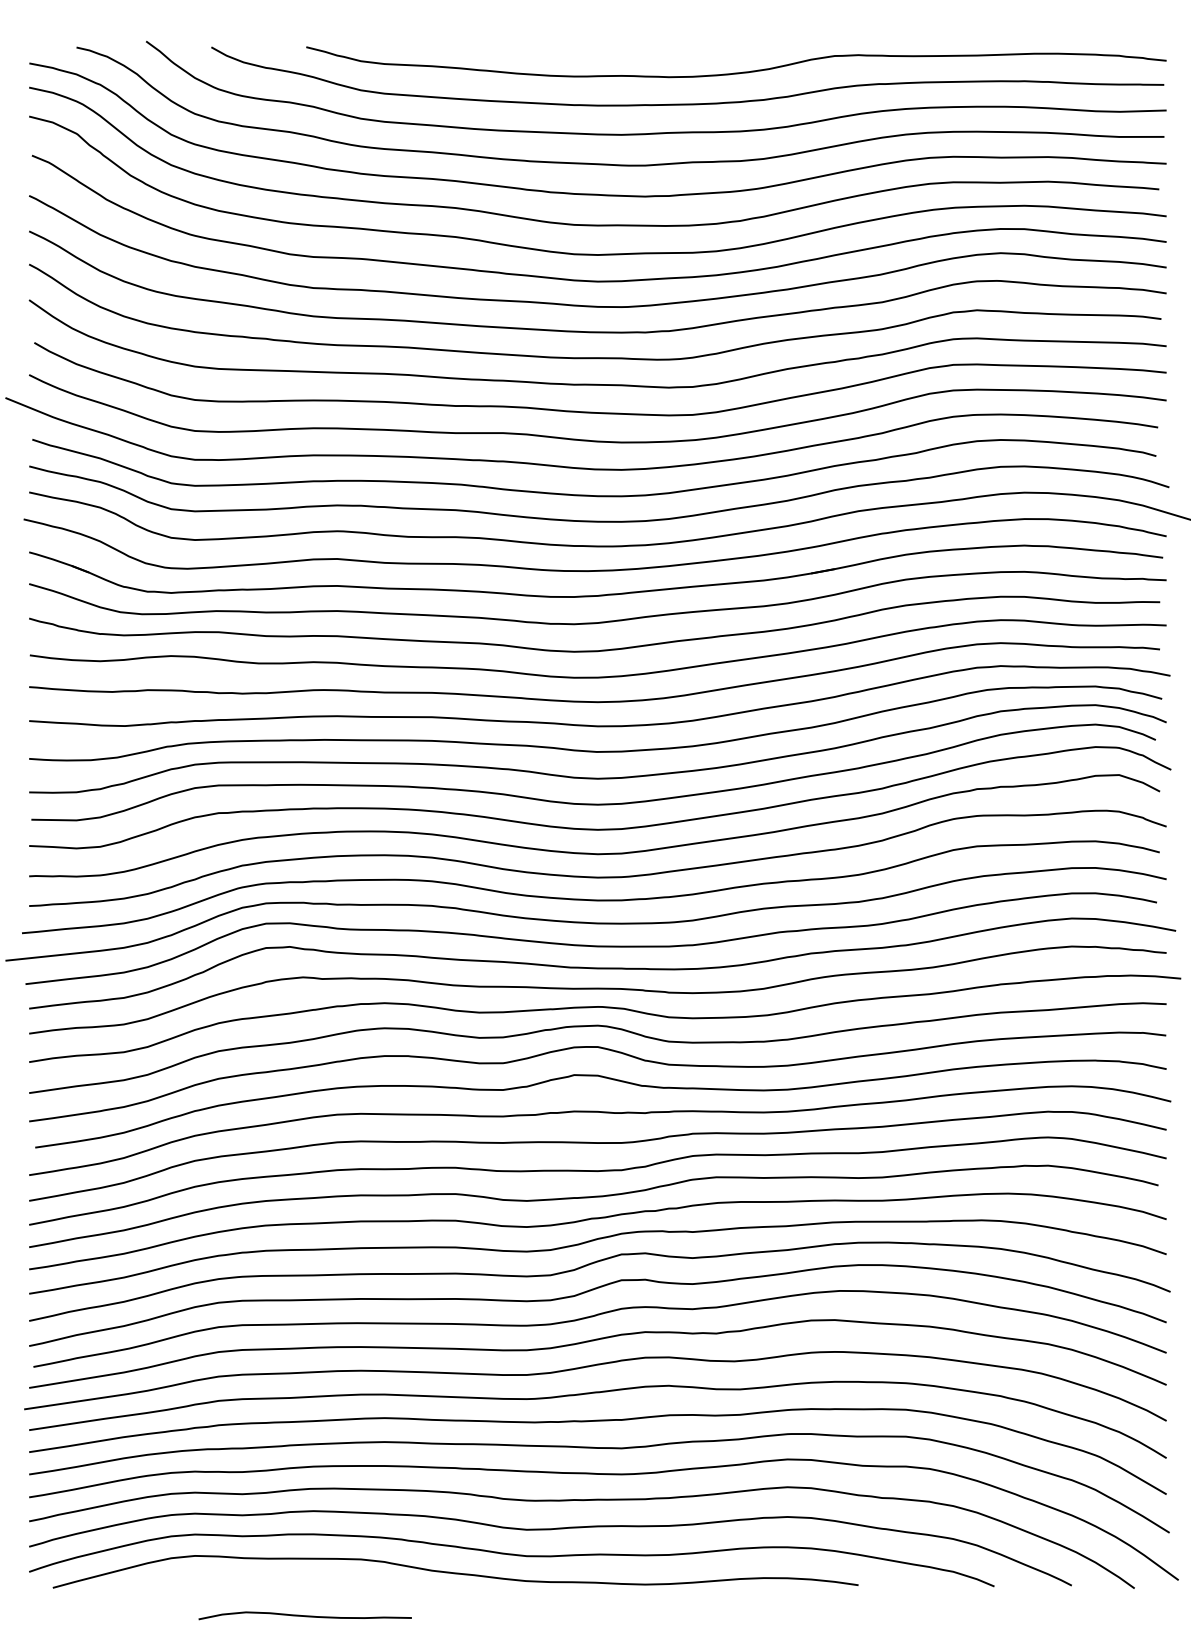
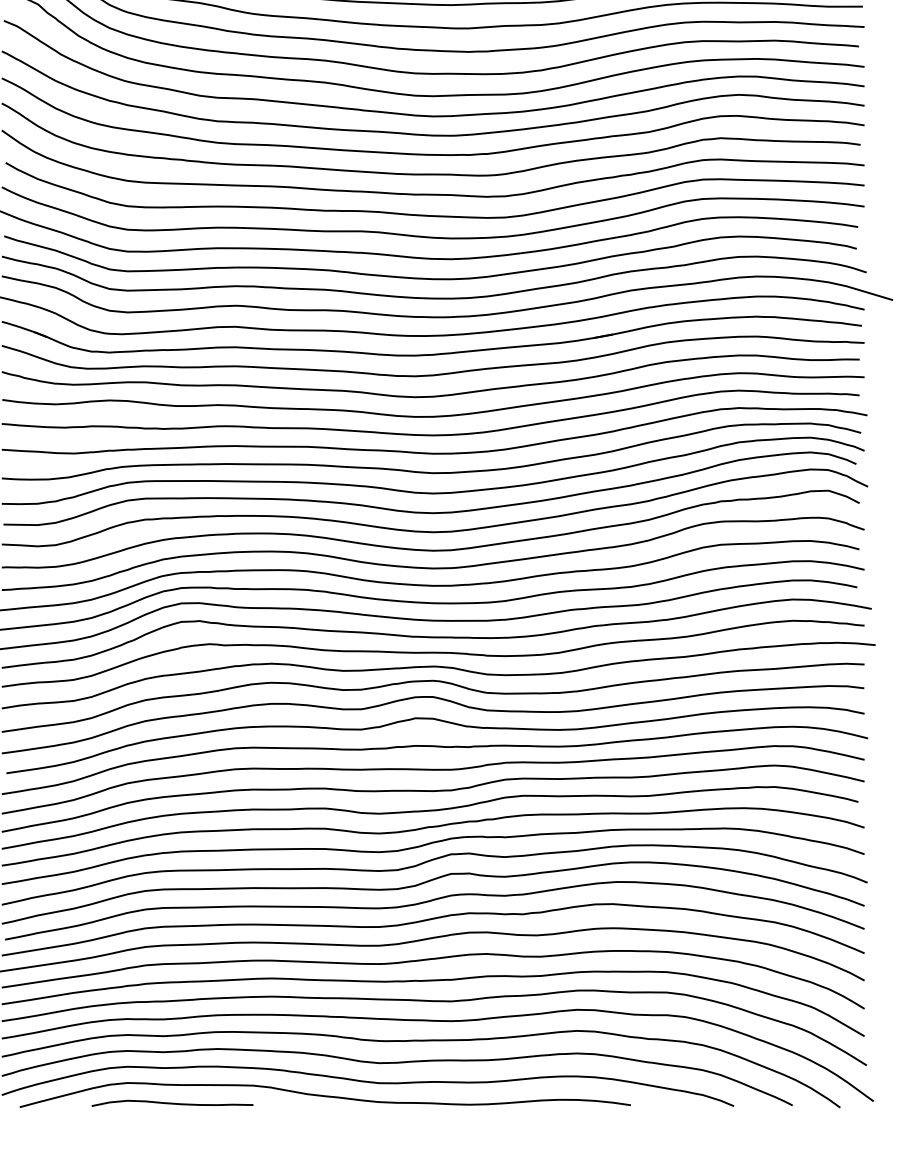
curve: (304, 1615) -> (171, 1103), moved

